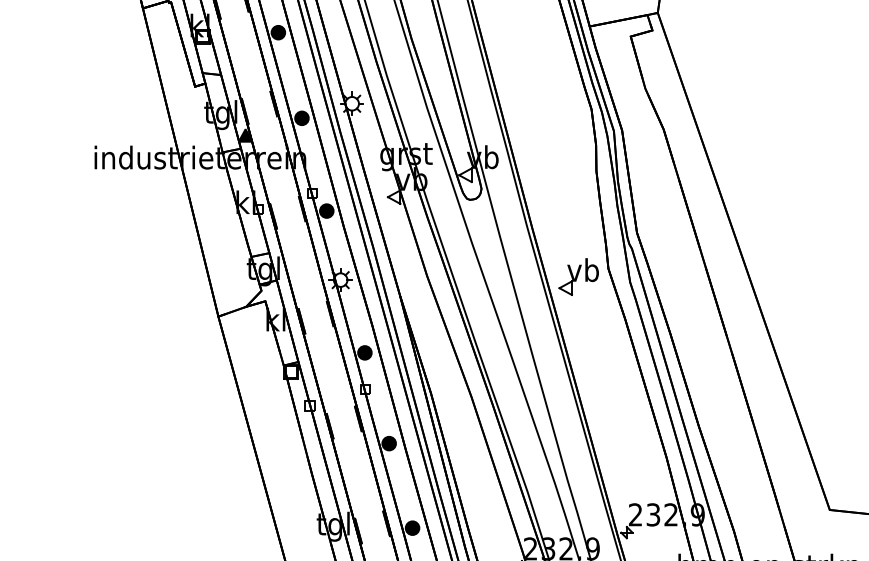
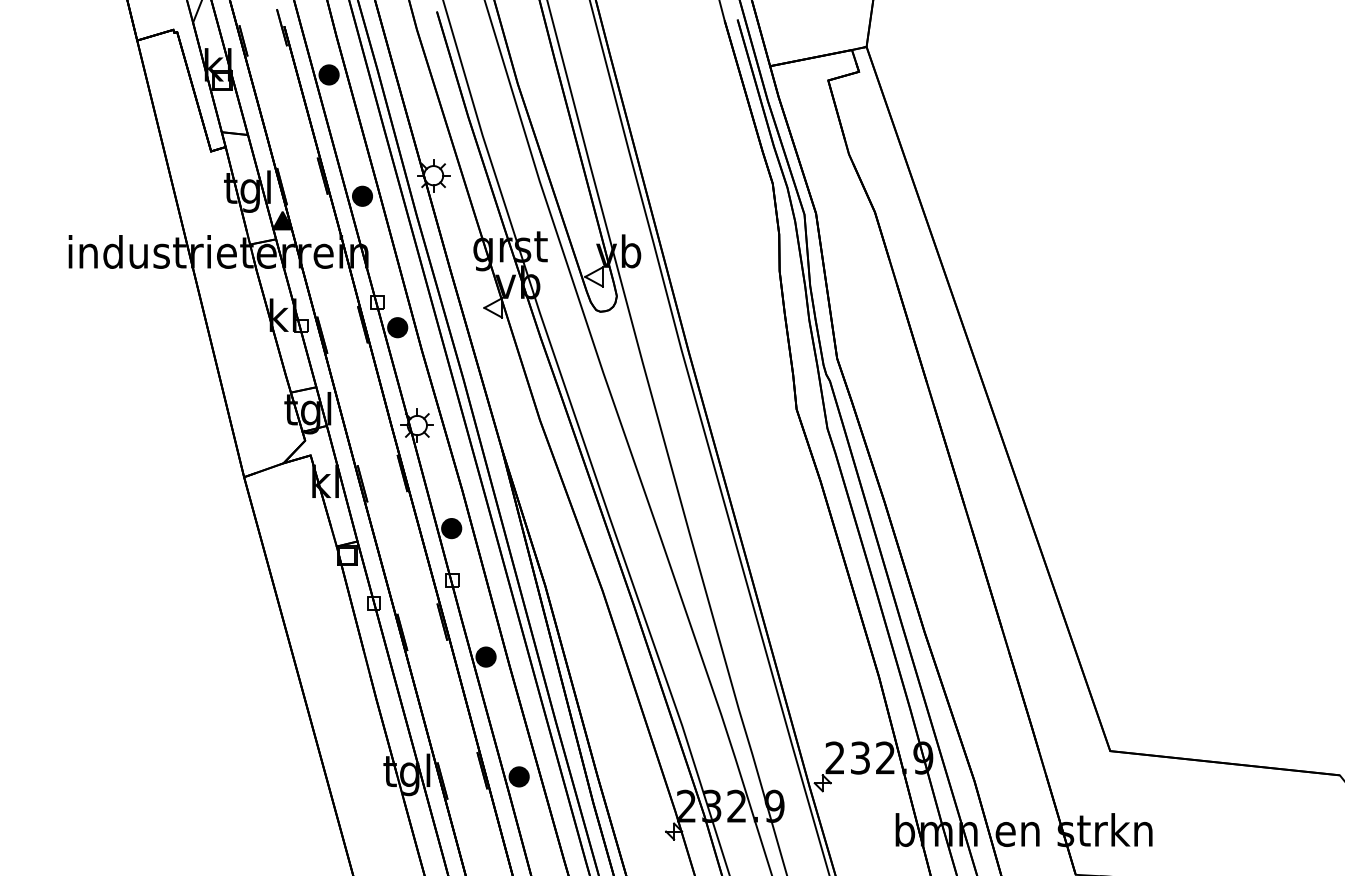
part: (578, 276) -> (754, 420), removed

